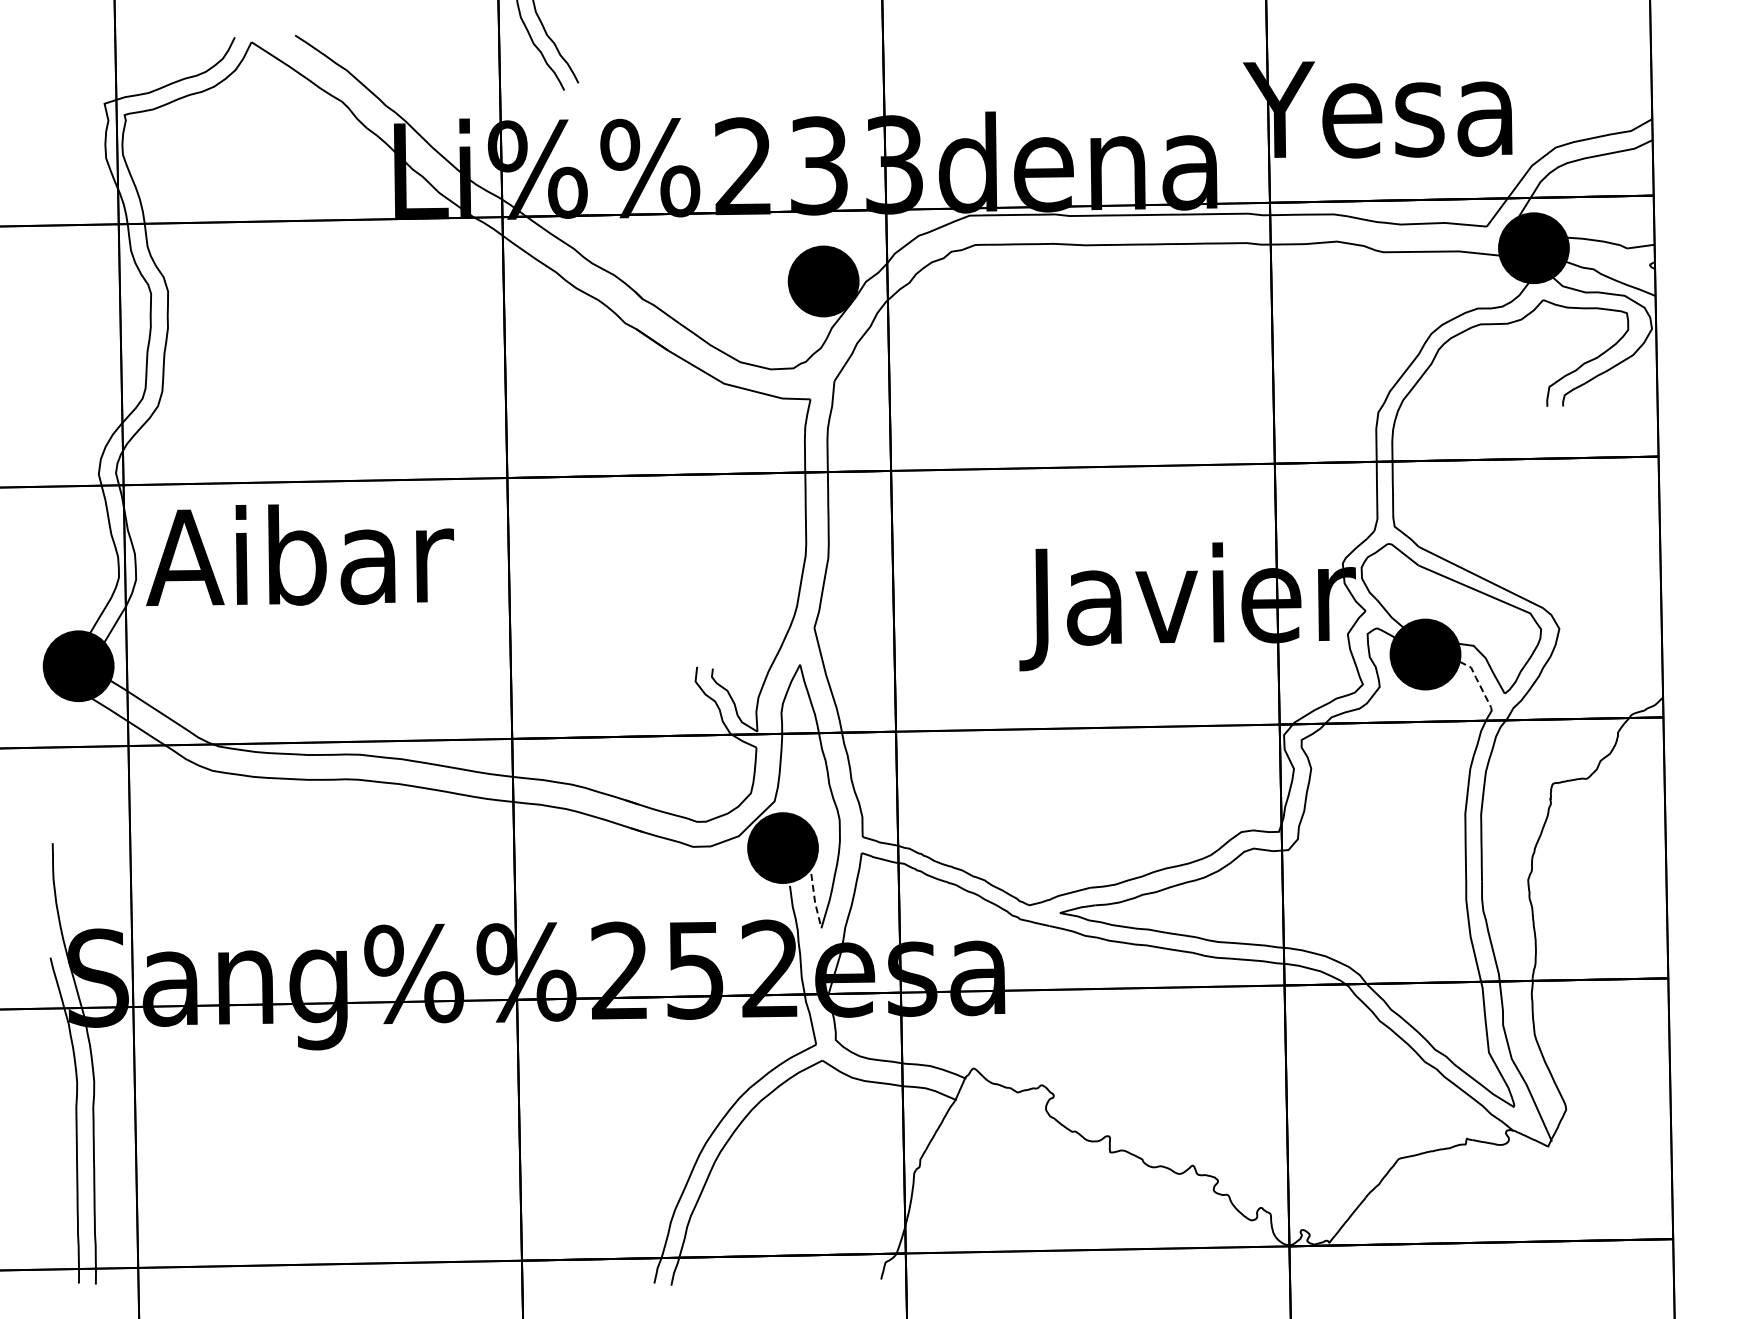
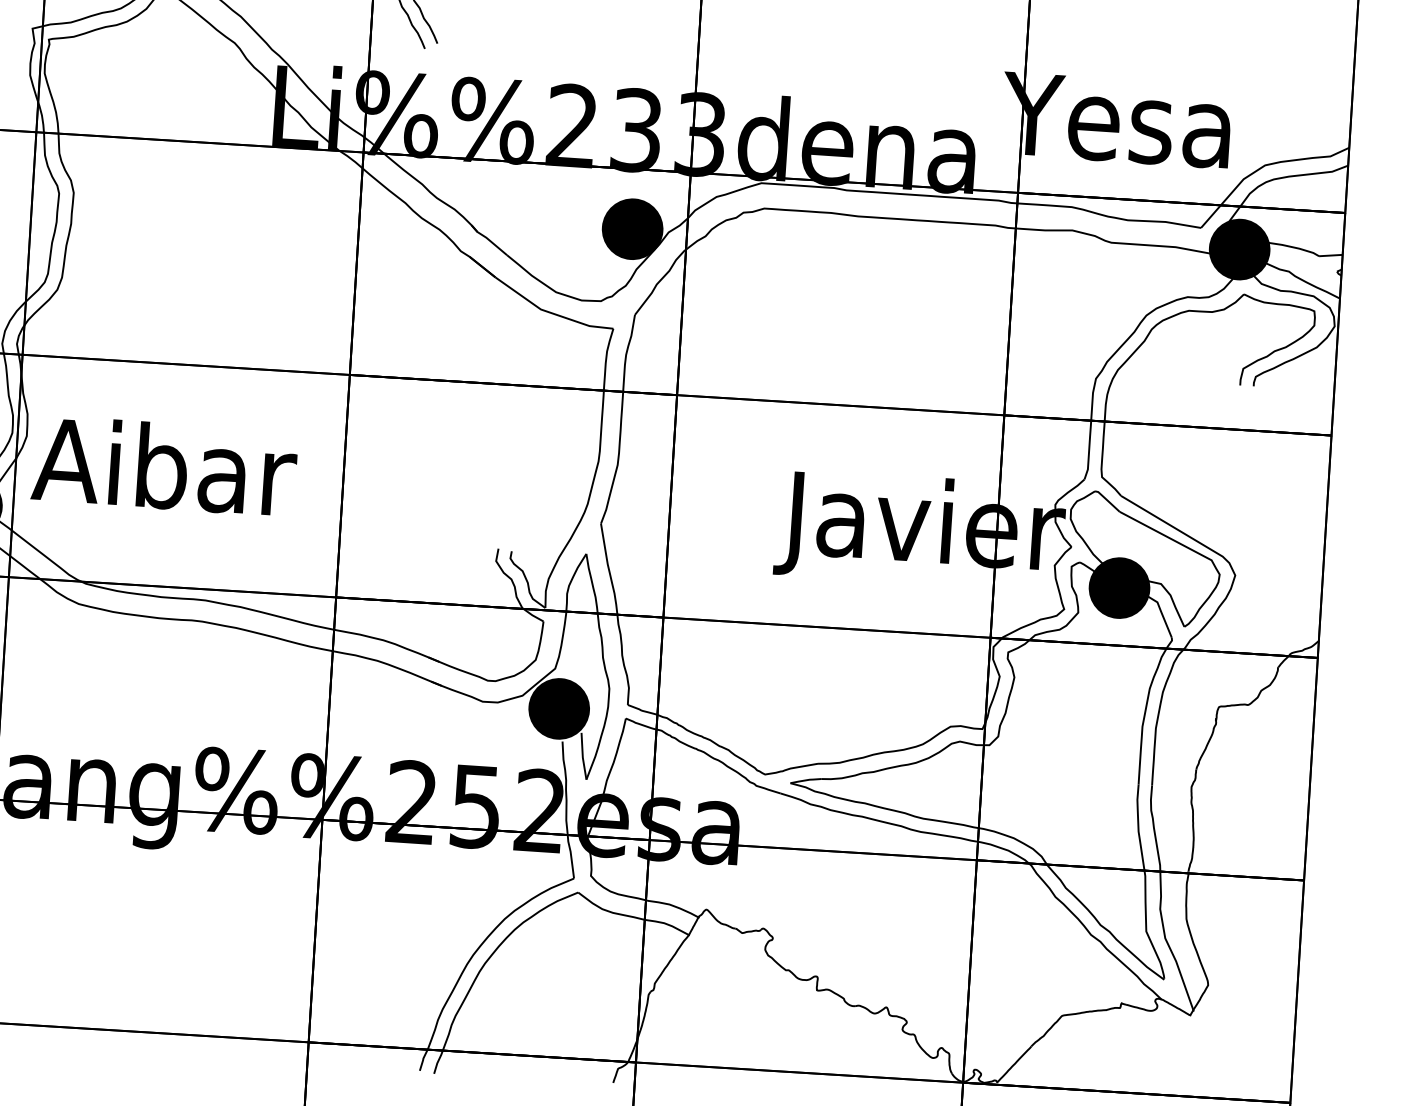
text: (300, 554) -> (165, 465), moved
line: (1477, 681) -> (1161, 614), dashed -> solid
line: (815, 901) -> (583, 756), dashed -> solid

